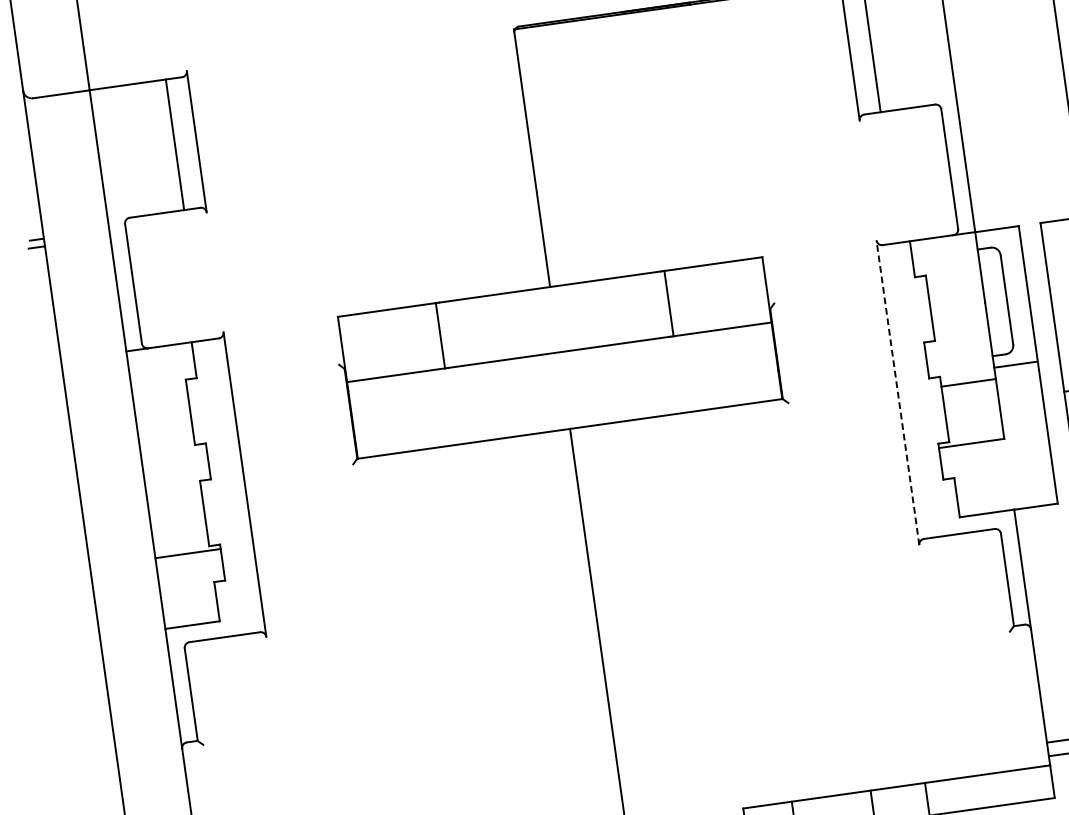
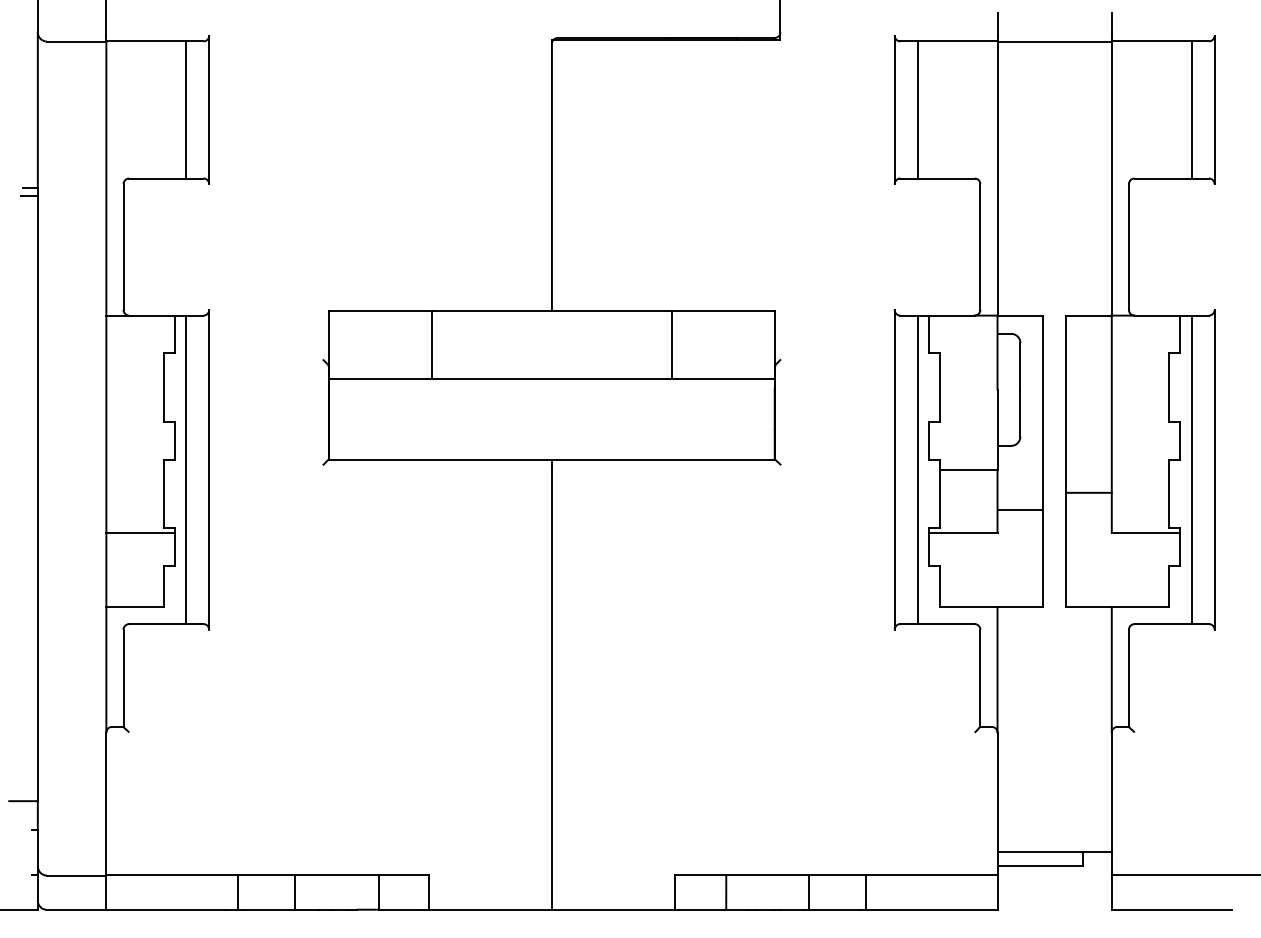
line: (1016, 364) -> (1020, 509), moved
line: (919, 389) -> (917, 469), added
line: (897, 392) -> (894, 469), dashed -> solid
line: (223, 487) -> (186, 469), added

